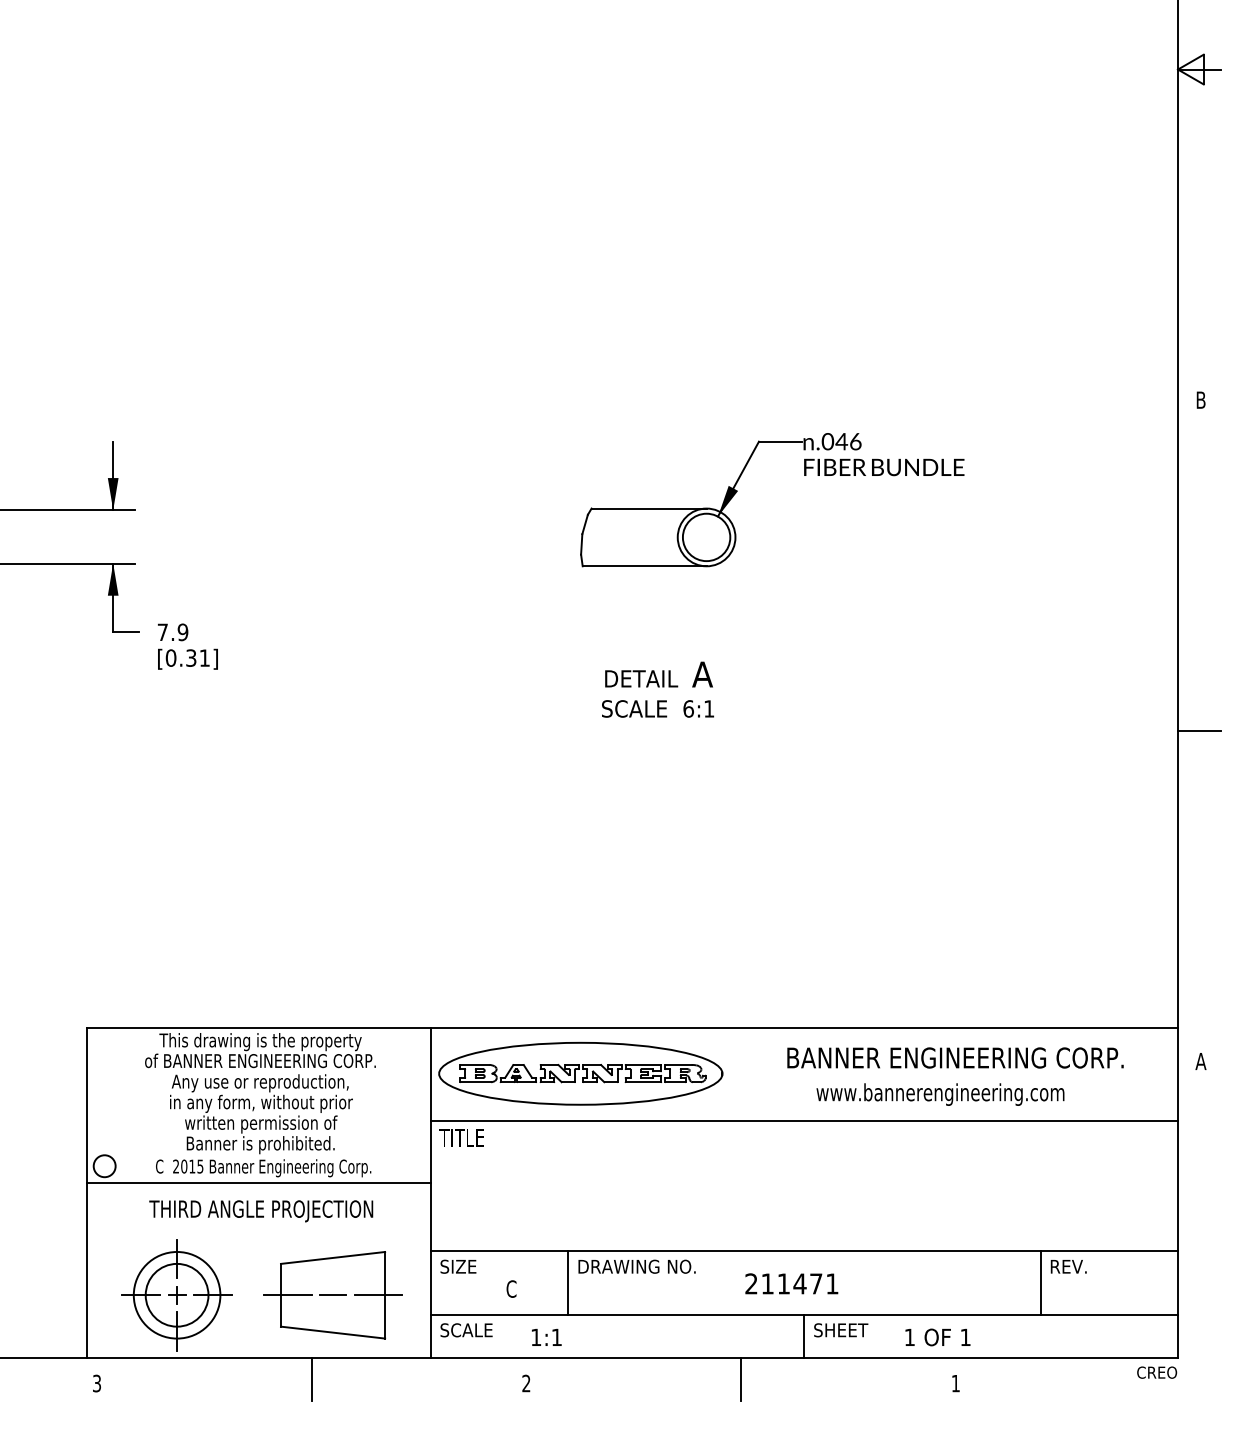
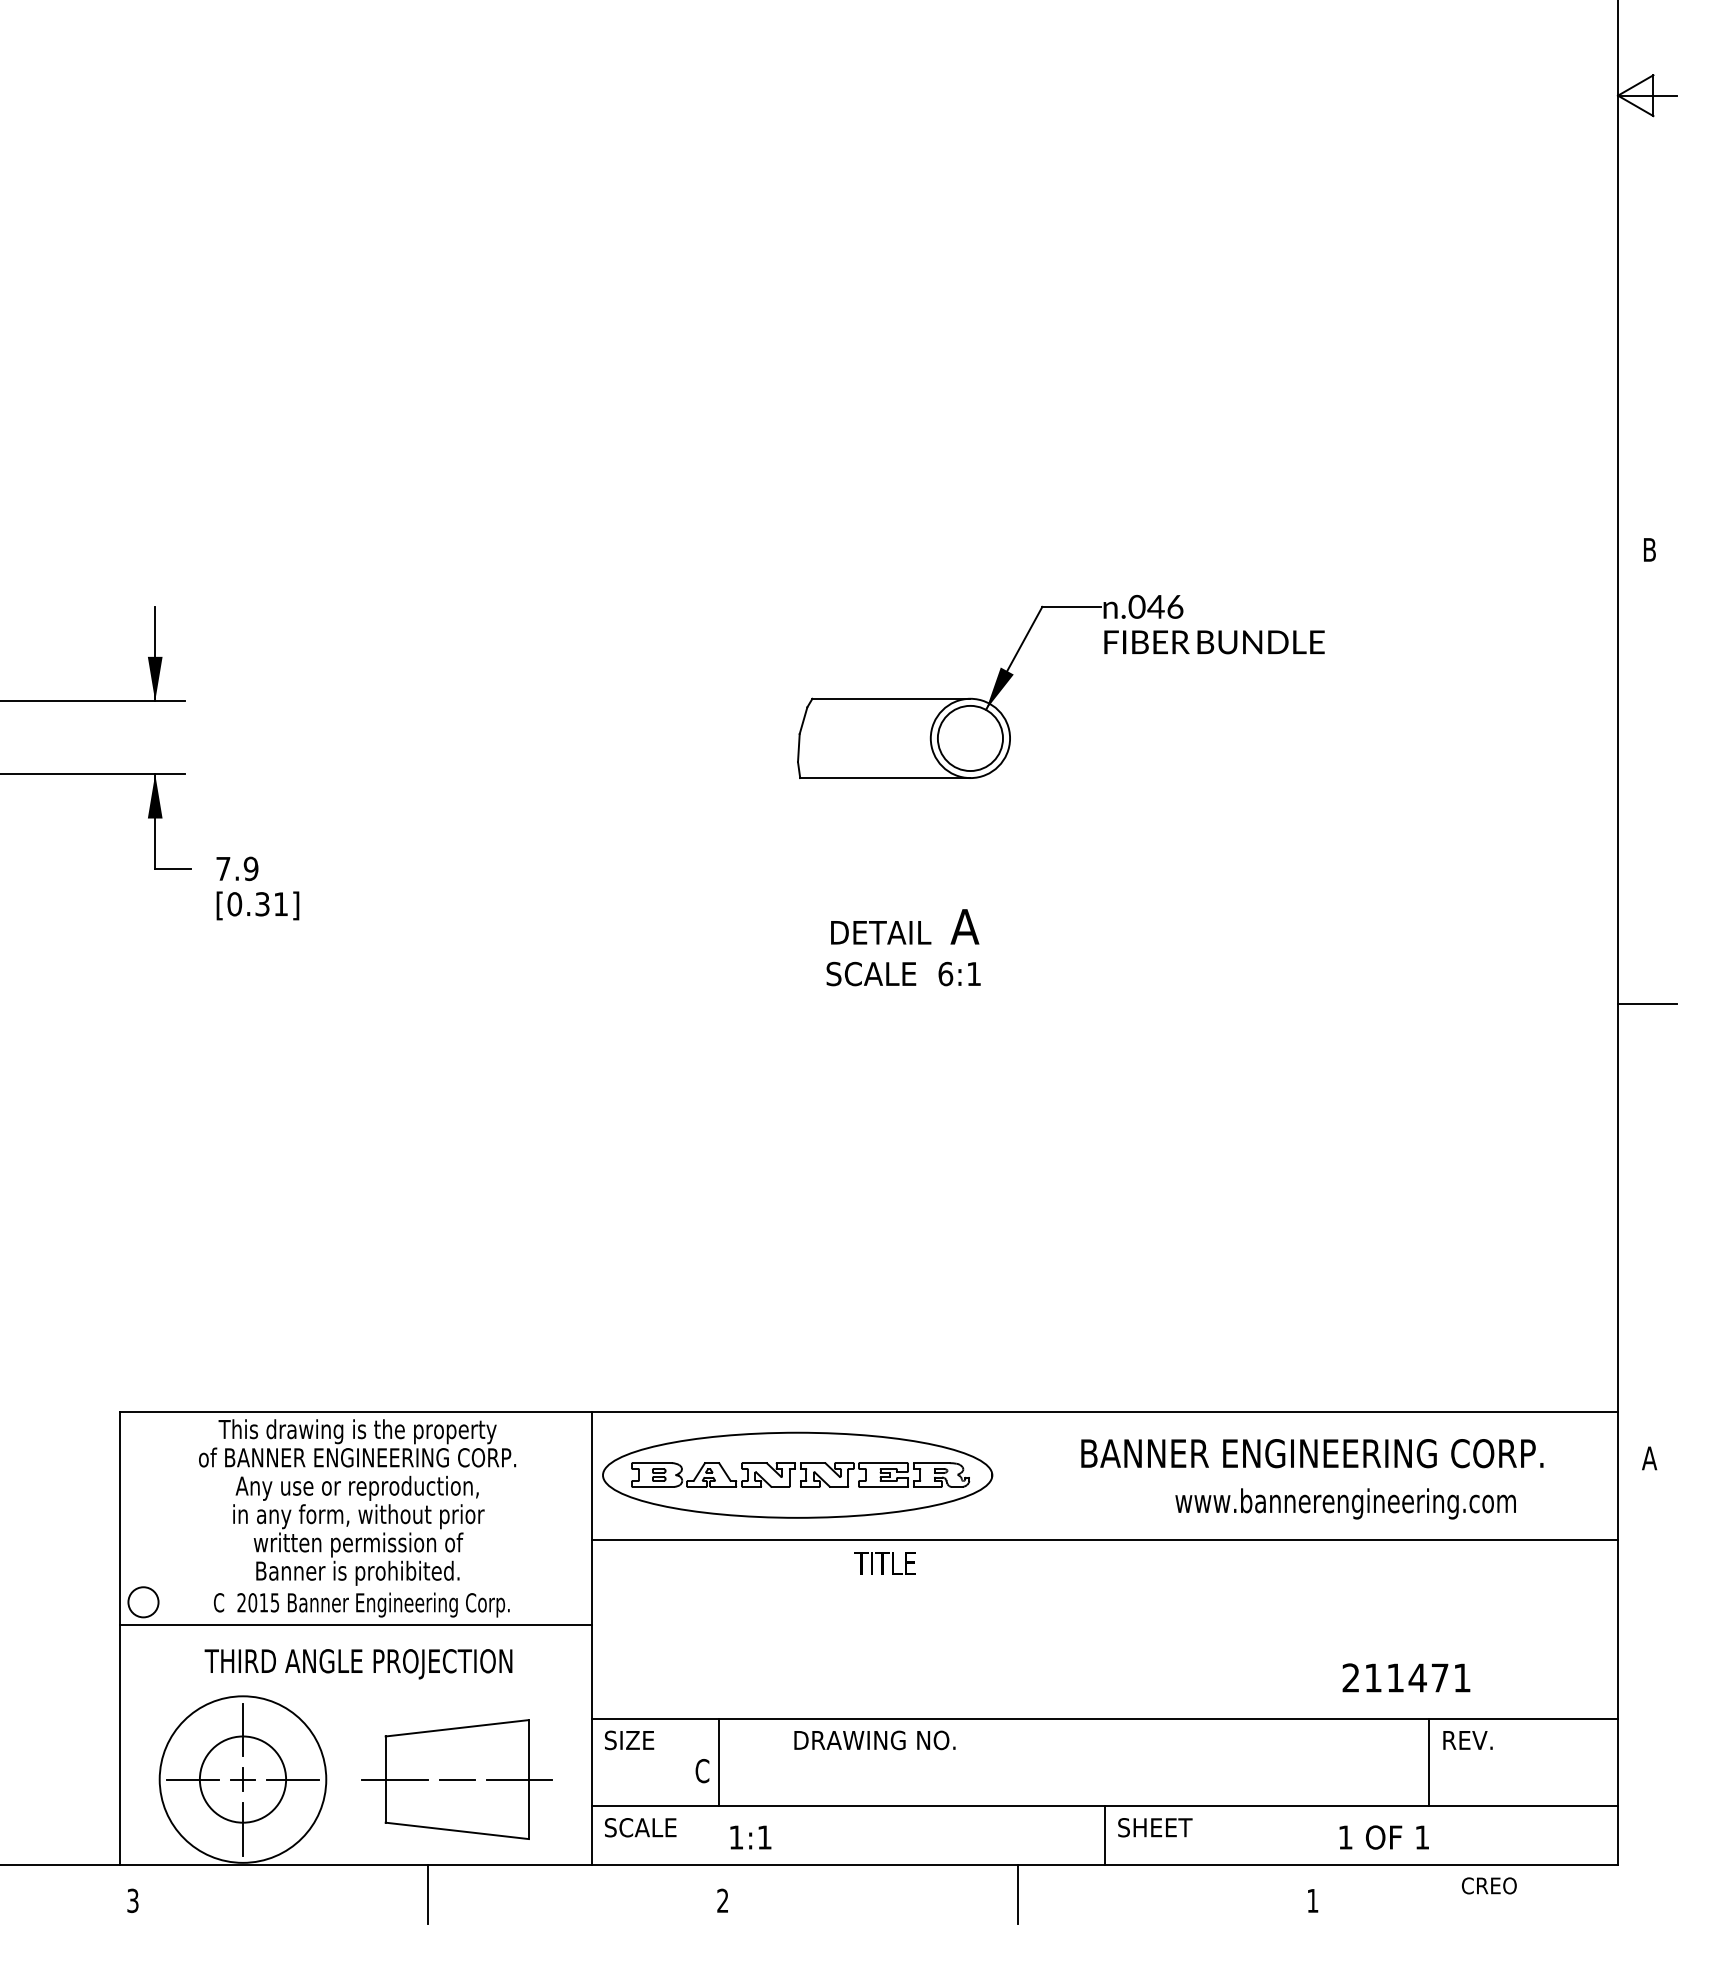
text: (940, 1094) -> (1345, 1503), moved
text: (461, 1137) -> (884, 1563), moved
line: (568, 1282) -> (719, 1762), moved
text: (791, 1283) -> (1406, 1677), moved
circle: (176, 1295) -> (242, 1779), size x1.4
text: (937, 1337) -> (1383, 1837), moved
text: (1157, 1372) -> (1489, 1885), moved

